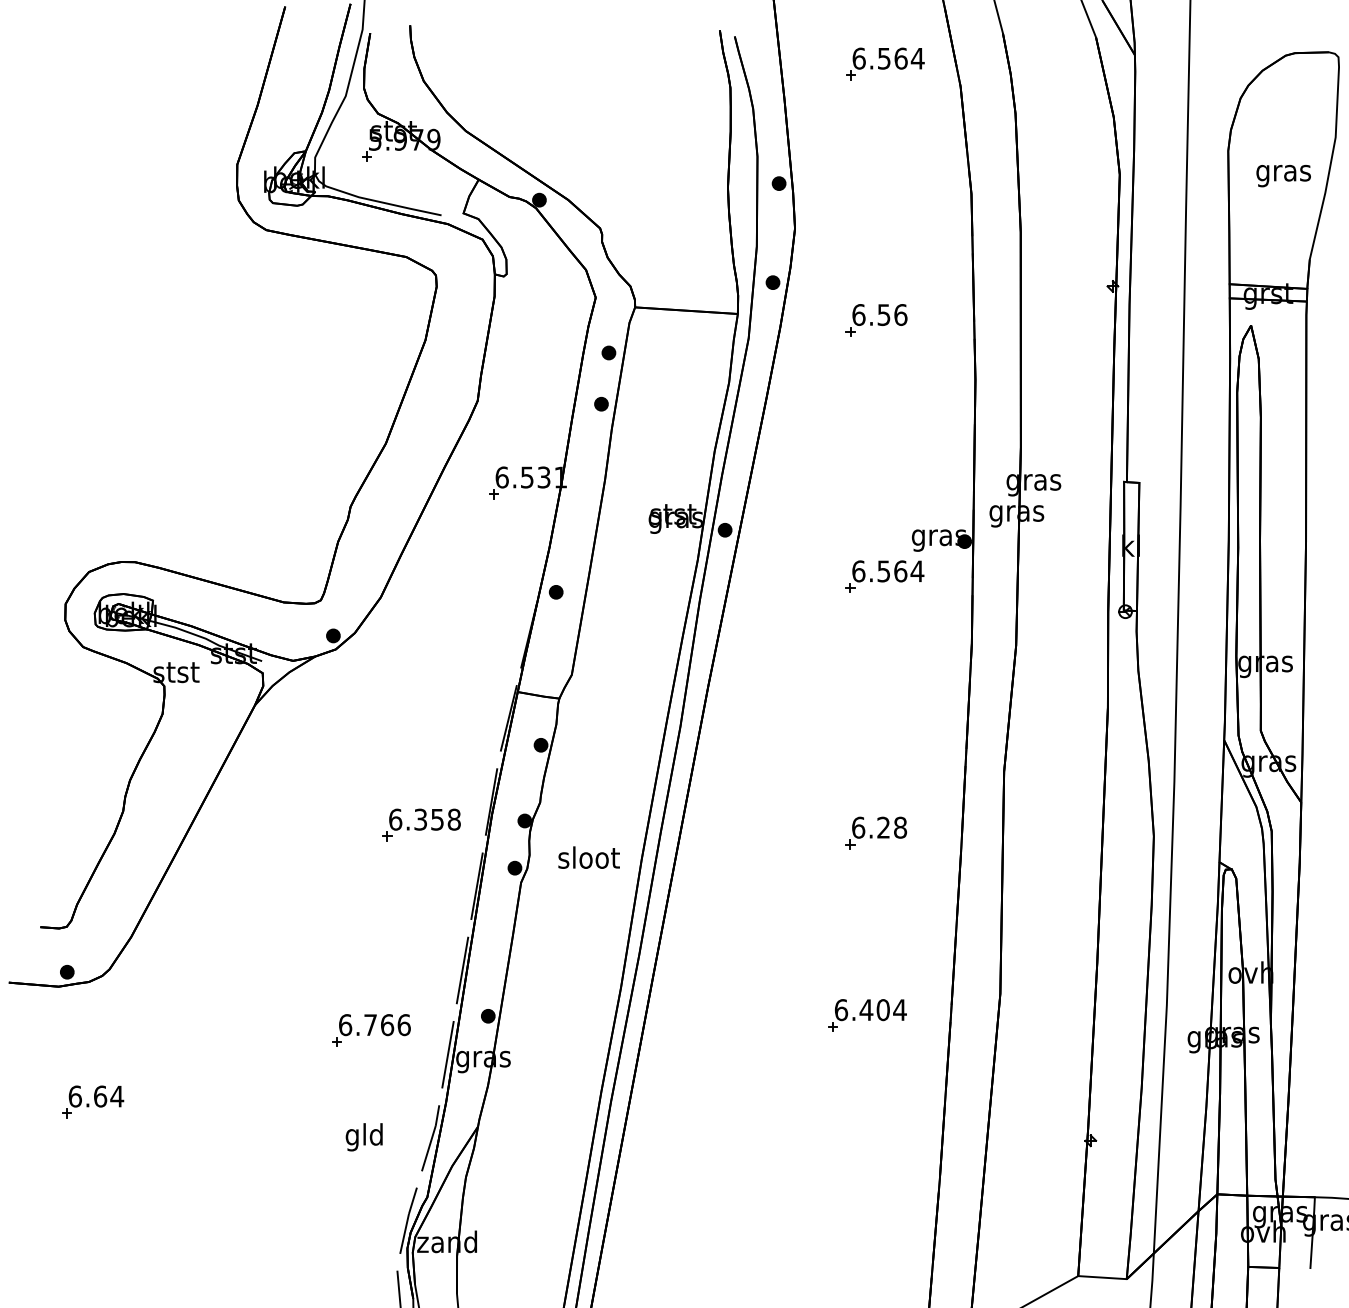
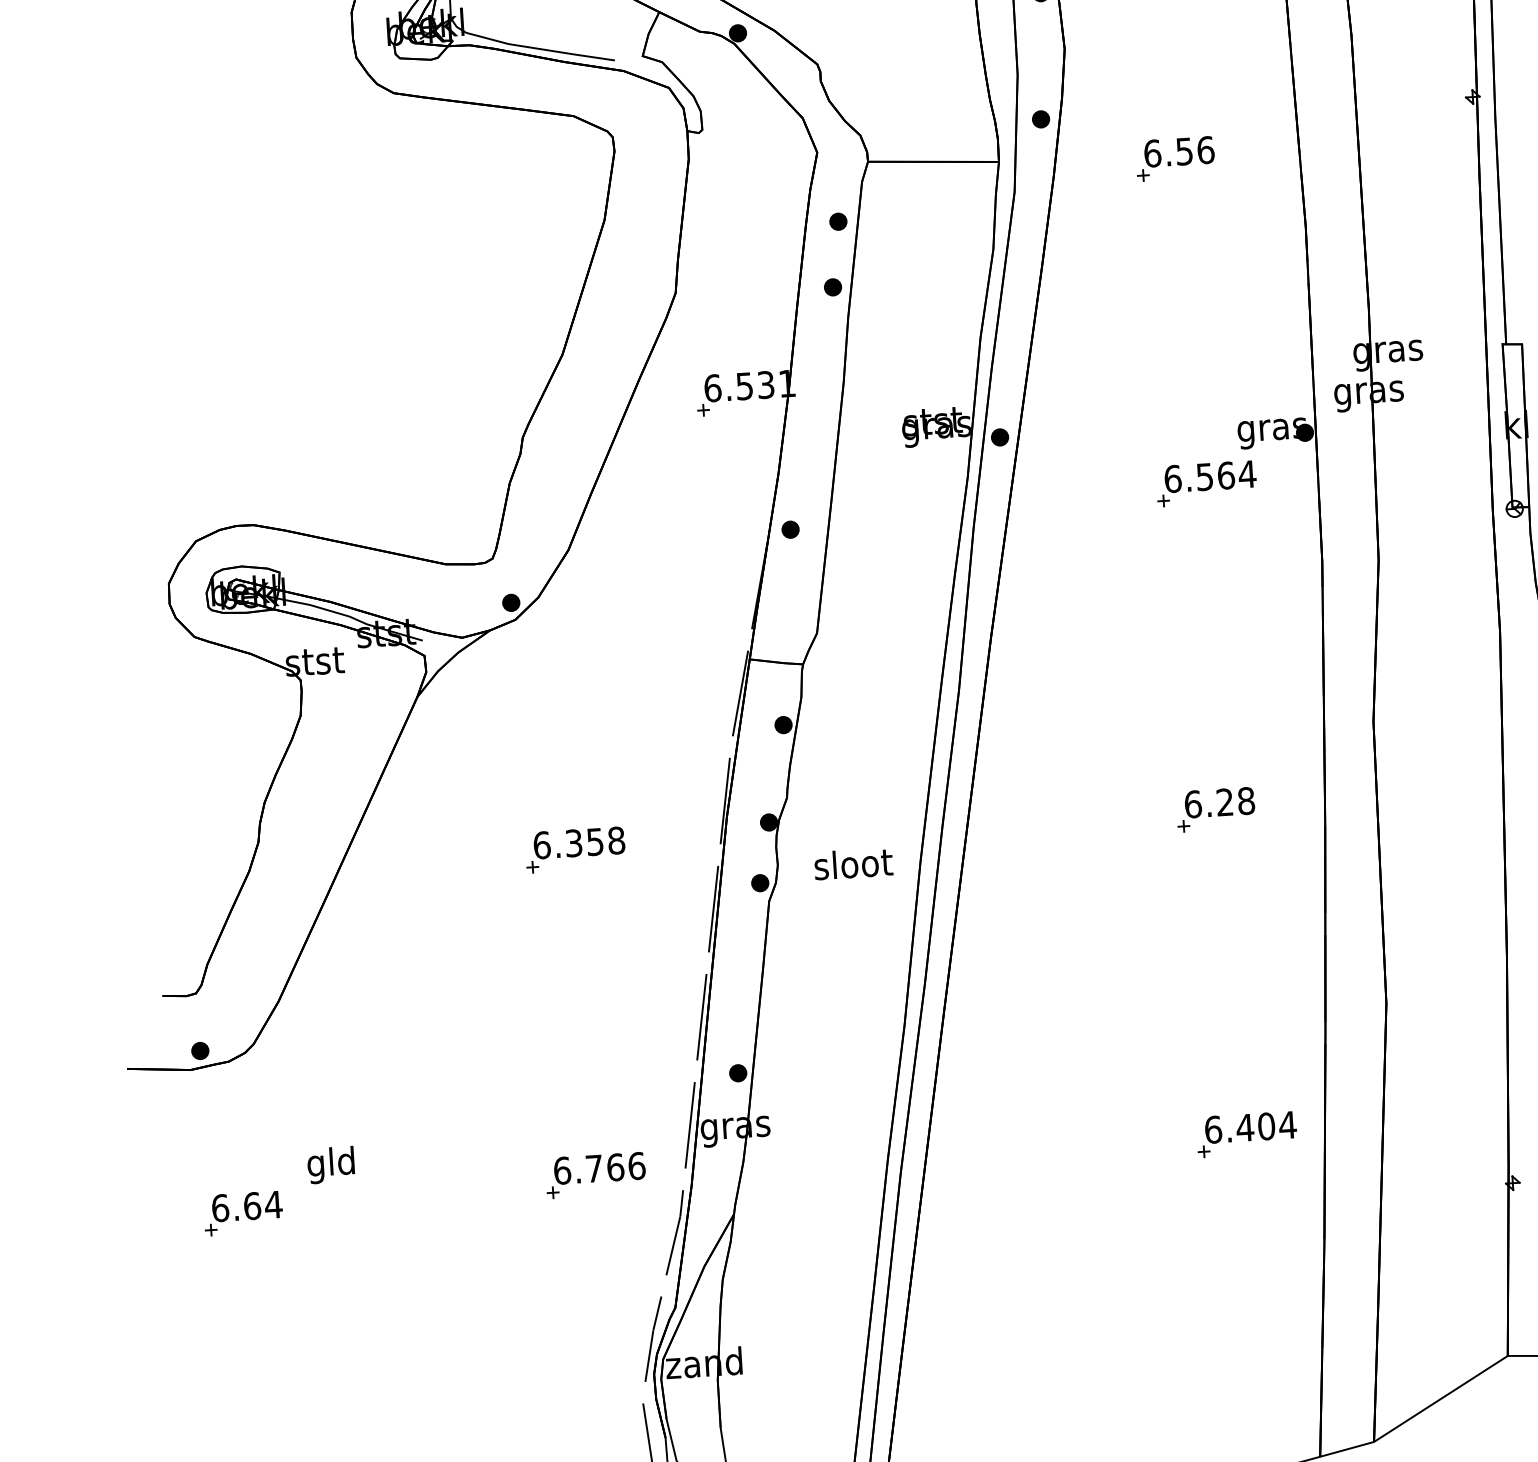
part: (421, 824) -> (575, 849), moved
part: (867, 1015) -> (1246, 1134), moved
part: (371, 1030) -> (595, 1175), moved
text: (363, 1137) -> (330, 1165), moved

